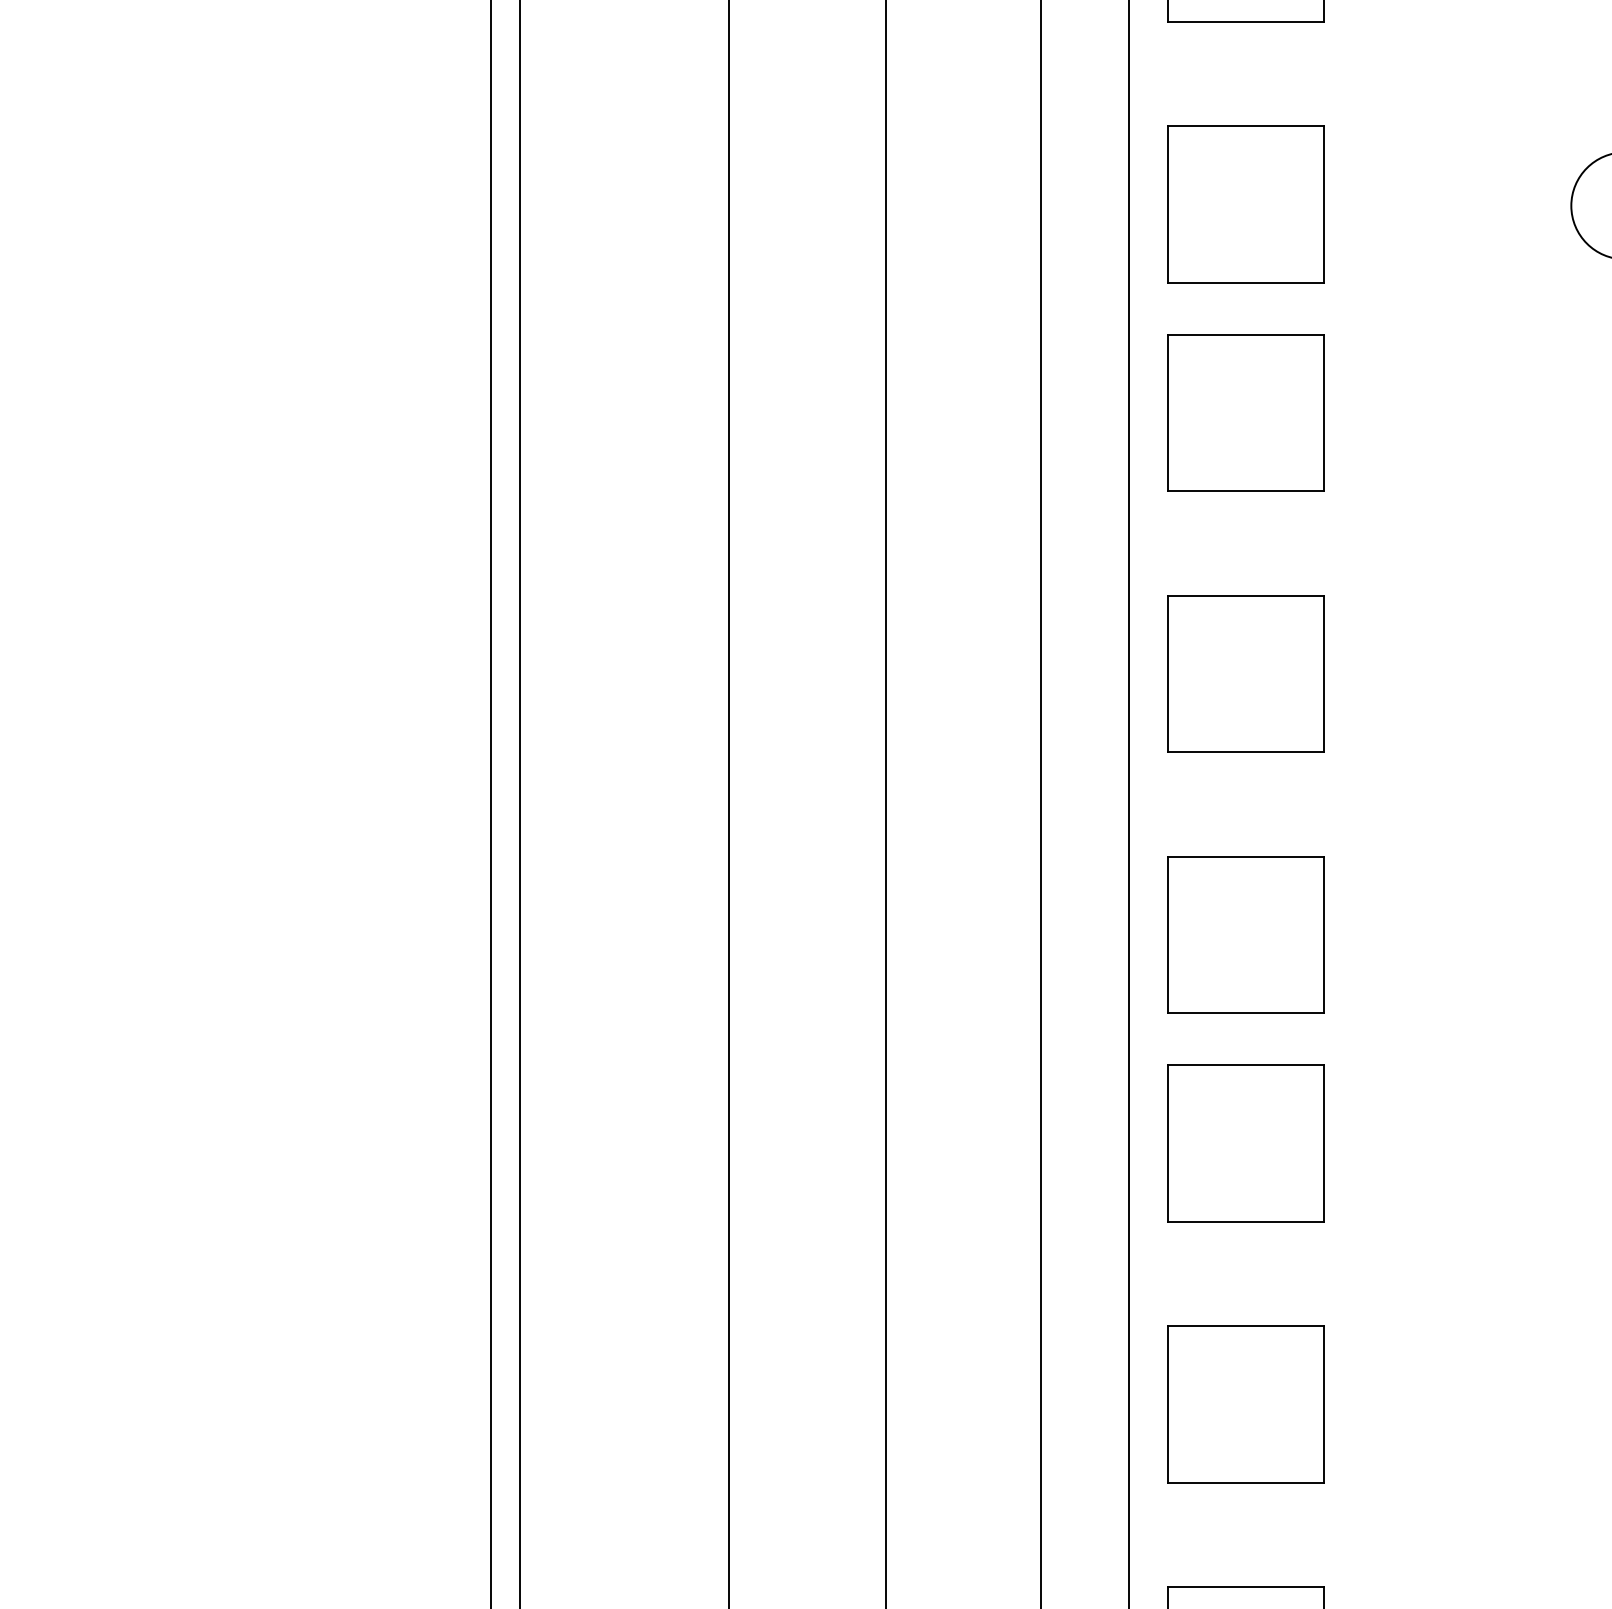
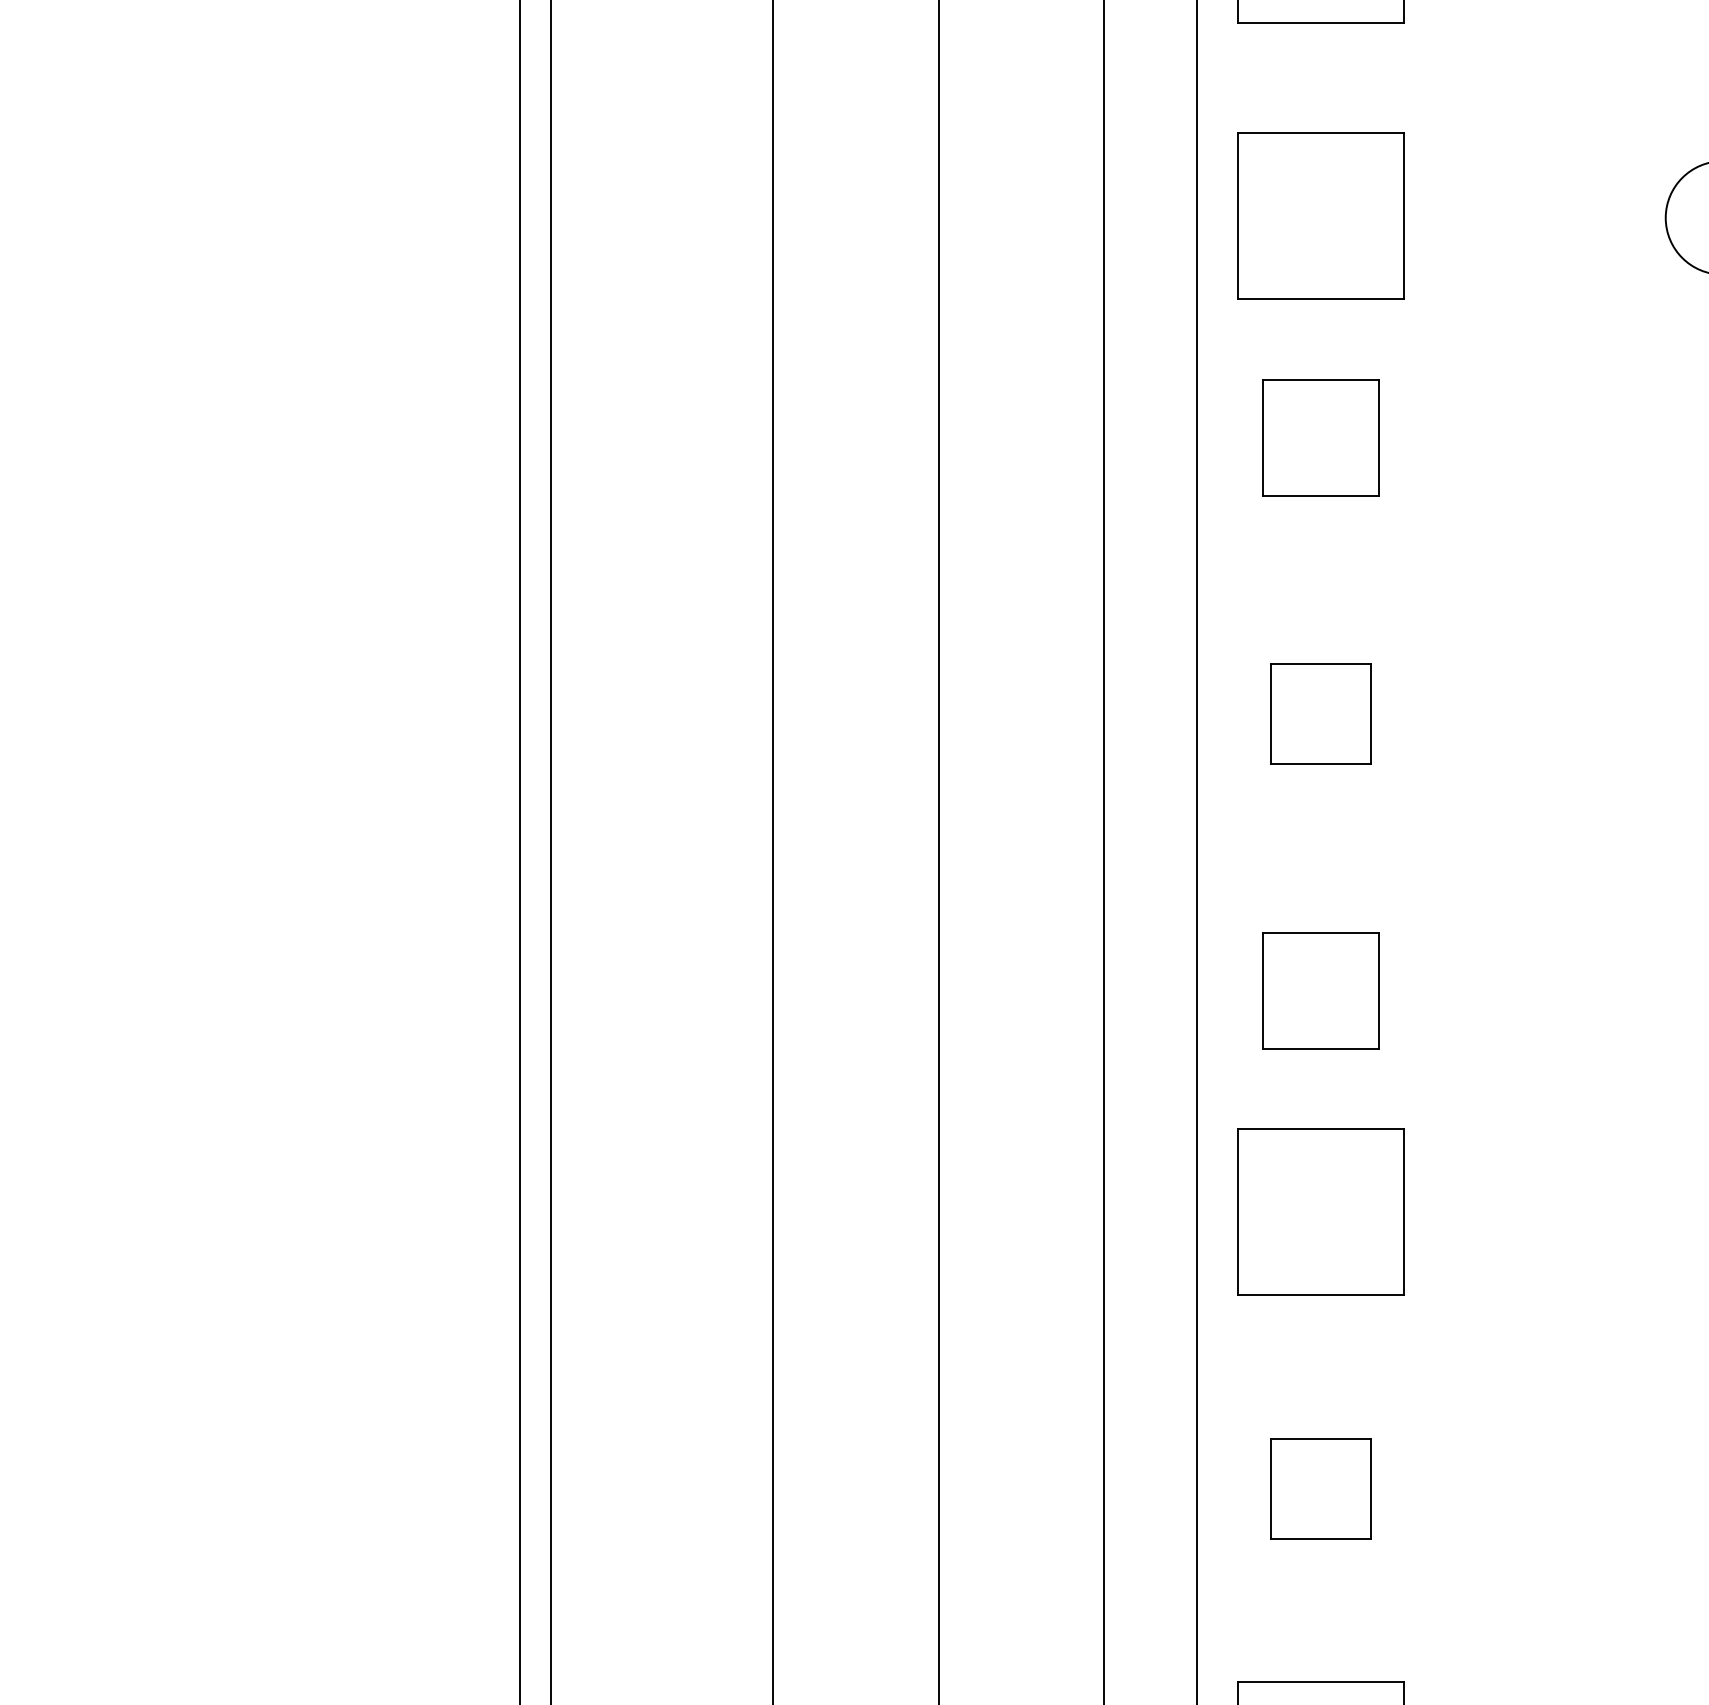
part: (1245, 412) -> (1320, 437), size x0.7
part: (1245, 673) -> (1320, 713), size x0.6
part: (1245, 934) -> (1320, 990), size x0.7
part: (1245, 1404) -> (1320, 1488), size x0.6

